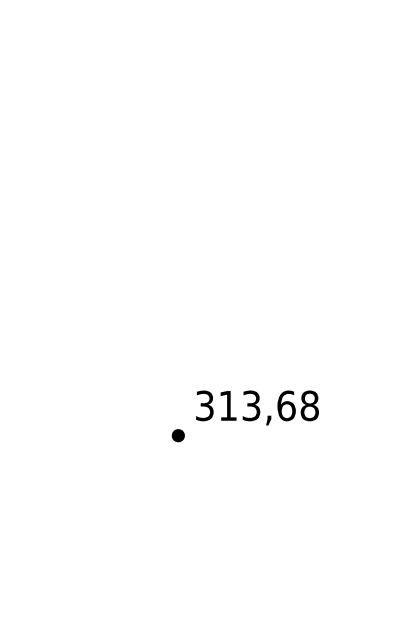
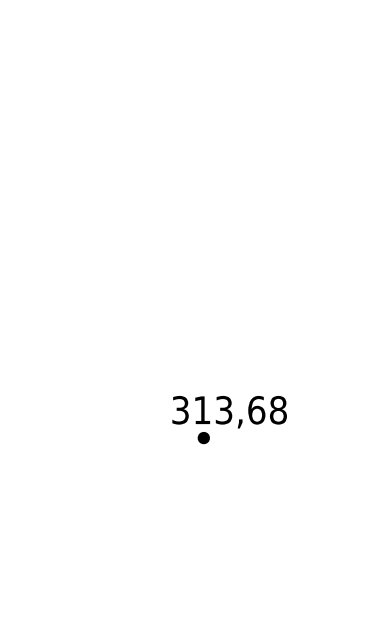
part: (178, 436) -> (203, 438), moved

